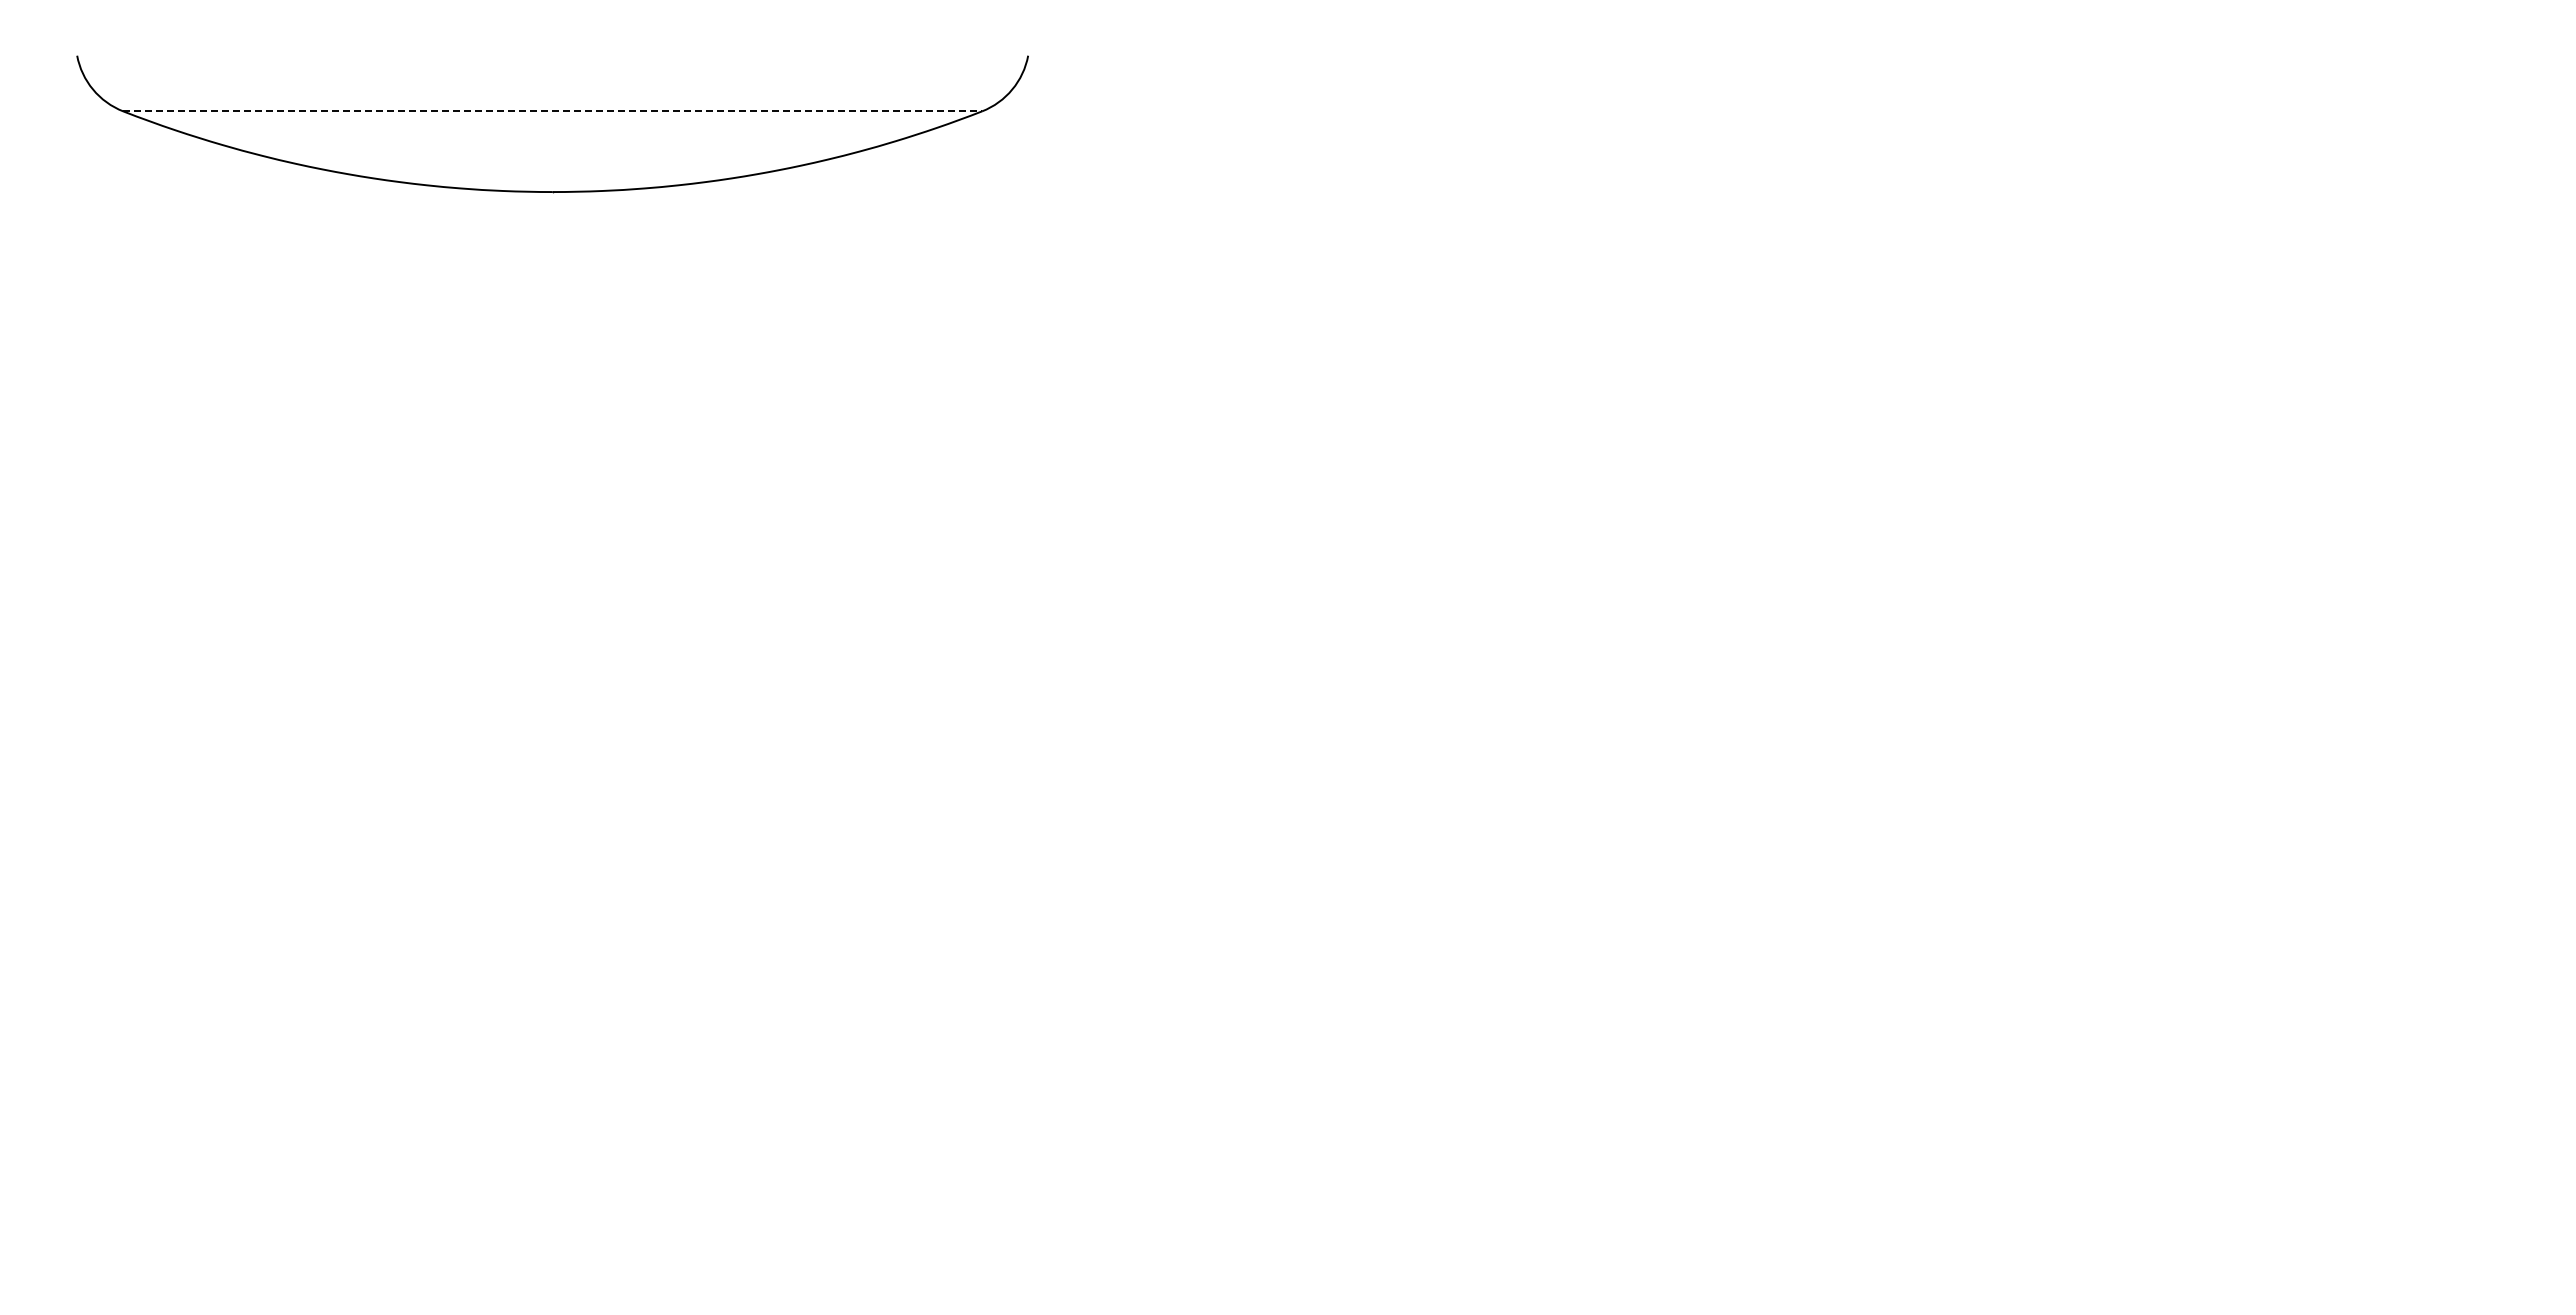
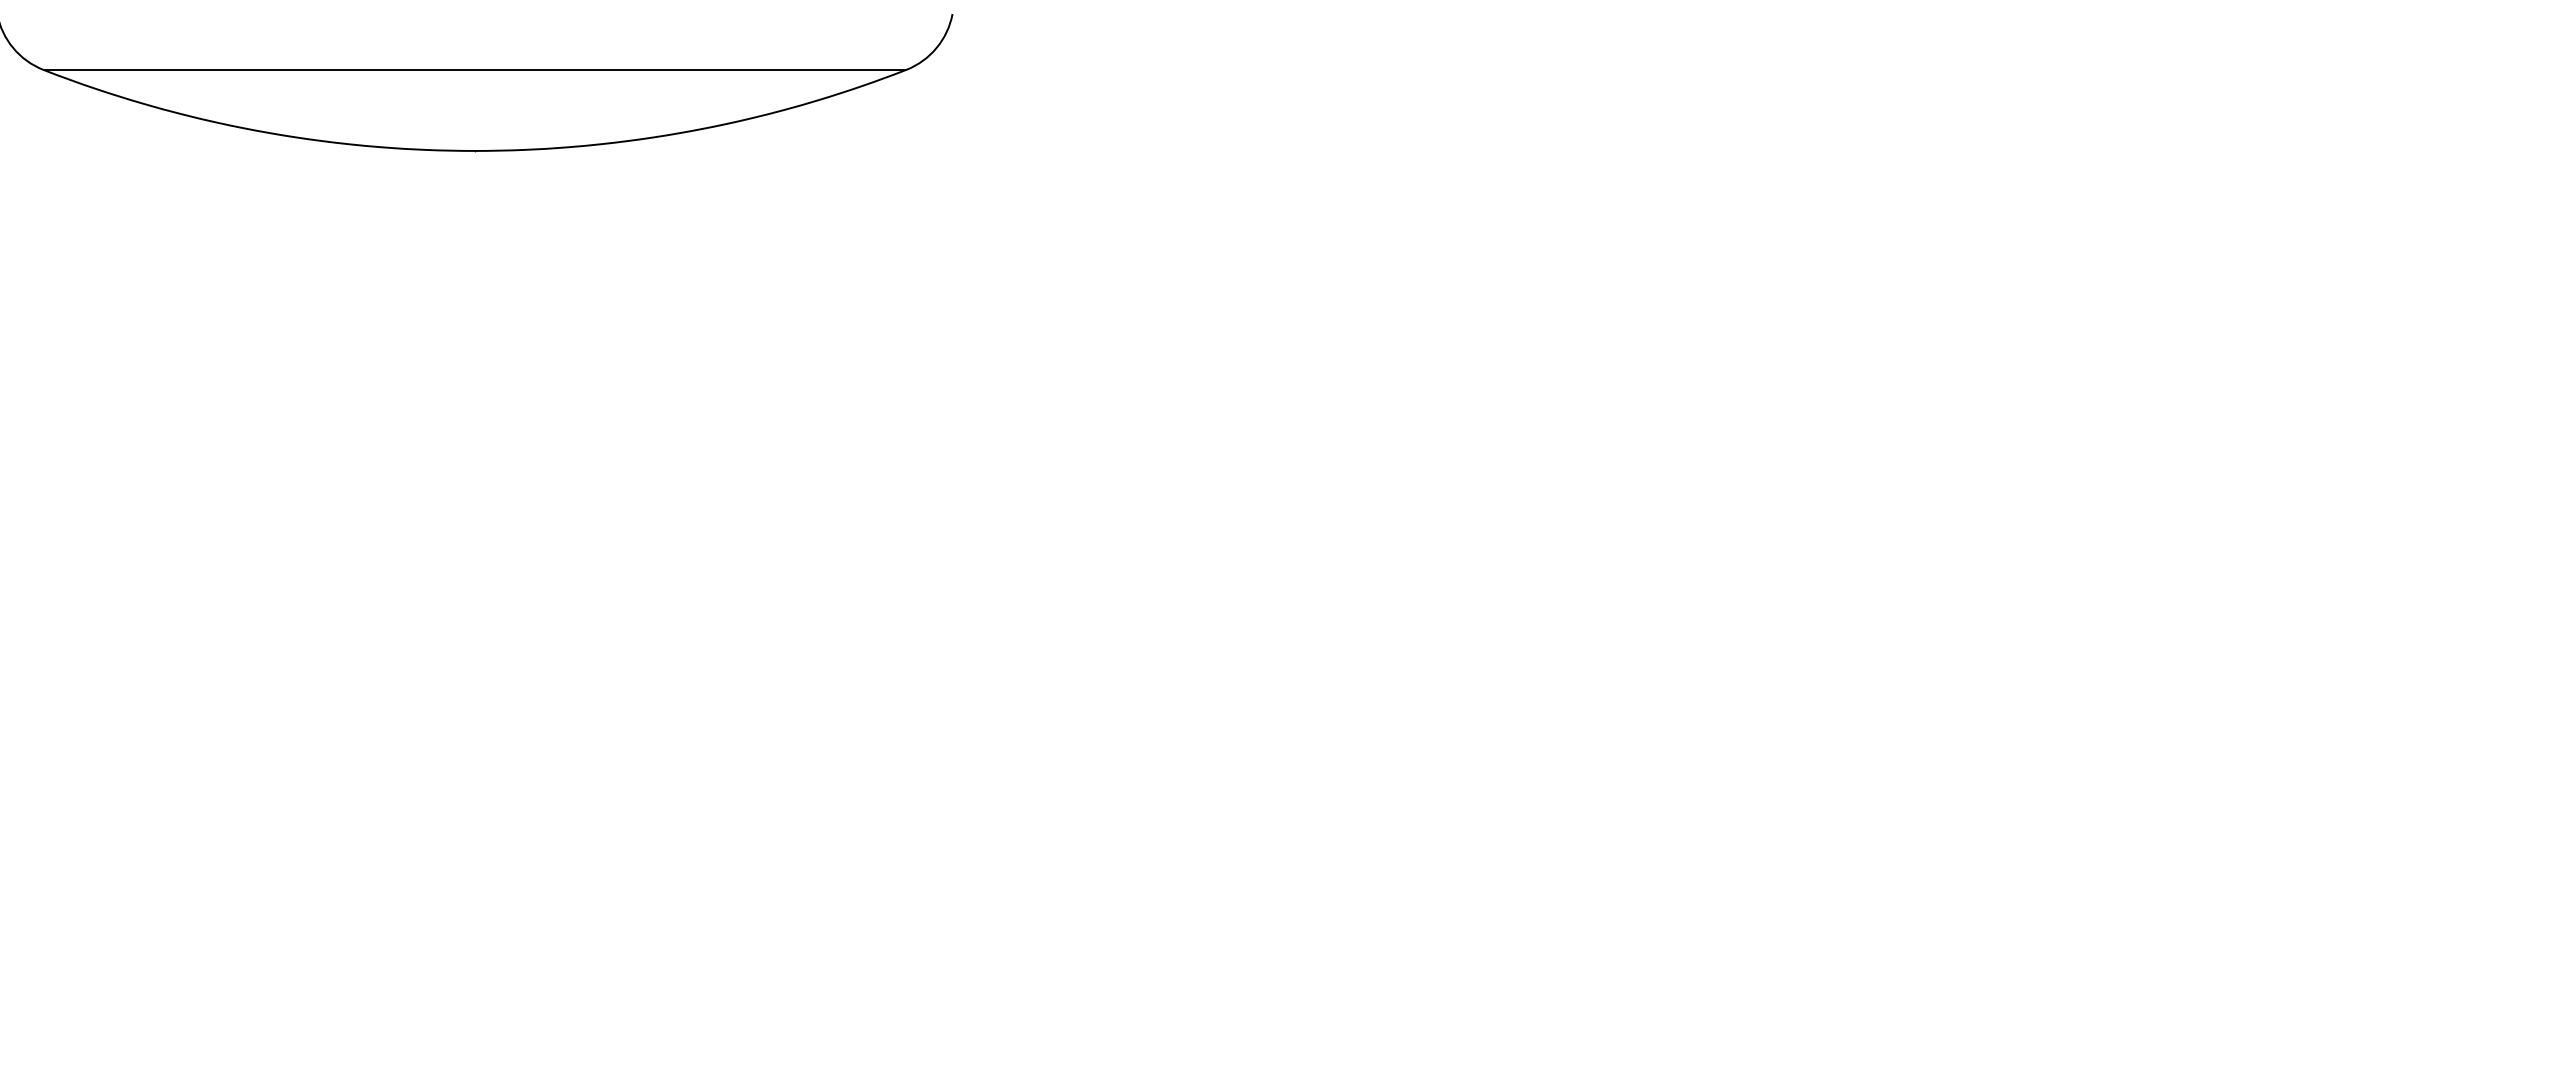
line: (553, 111) -> (475, 70), dashed -> solid

